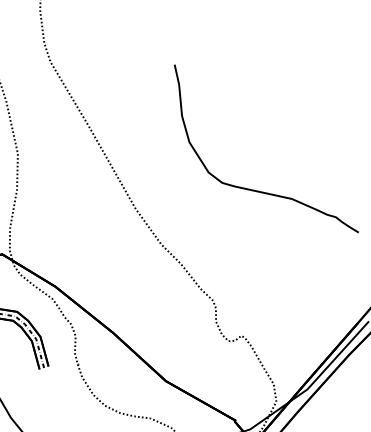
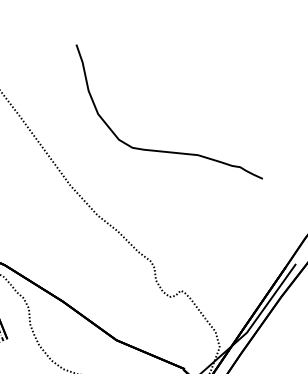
curve: (254, 189) -> (162, 150), moved

